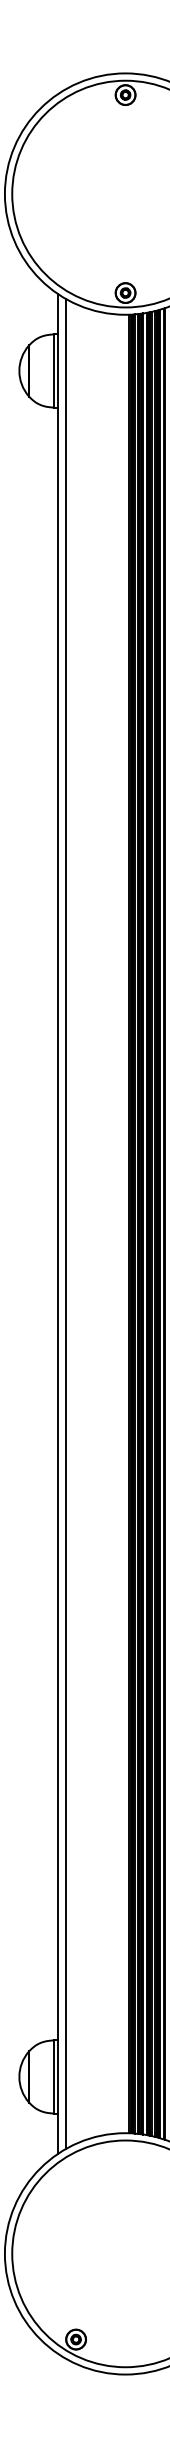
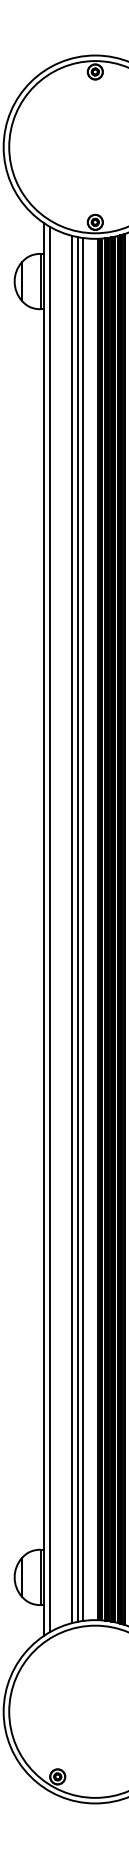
line: (94, 1223) -> (71, 929), added
line: (102, 1223) -> (77, 929), added
line: (109, 1223) -> (83, 929), added

